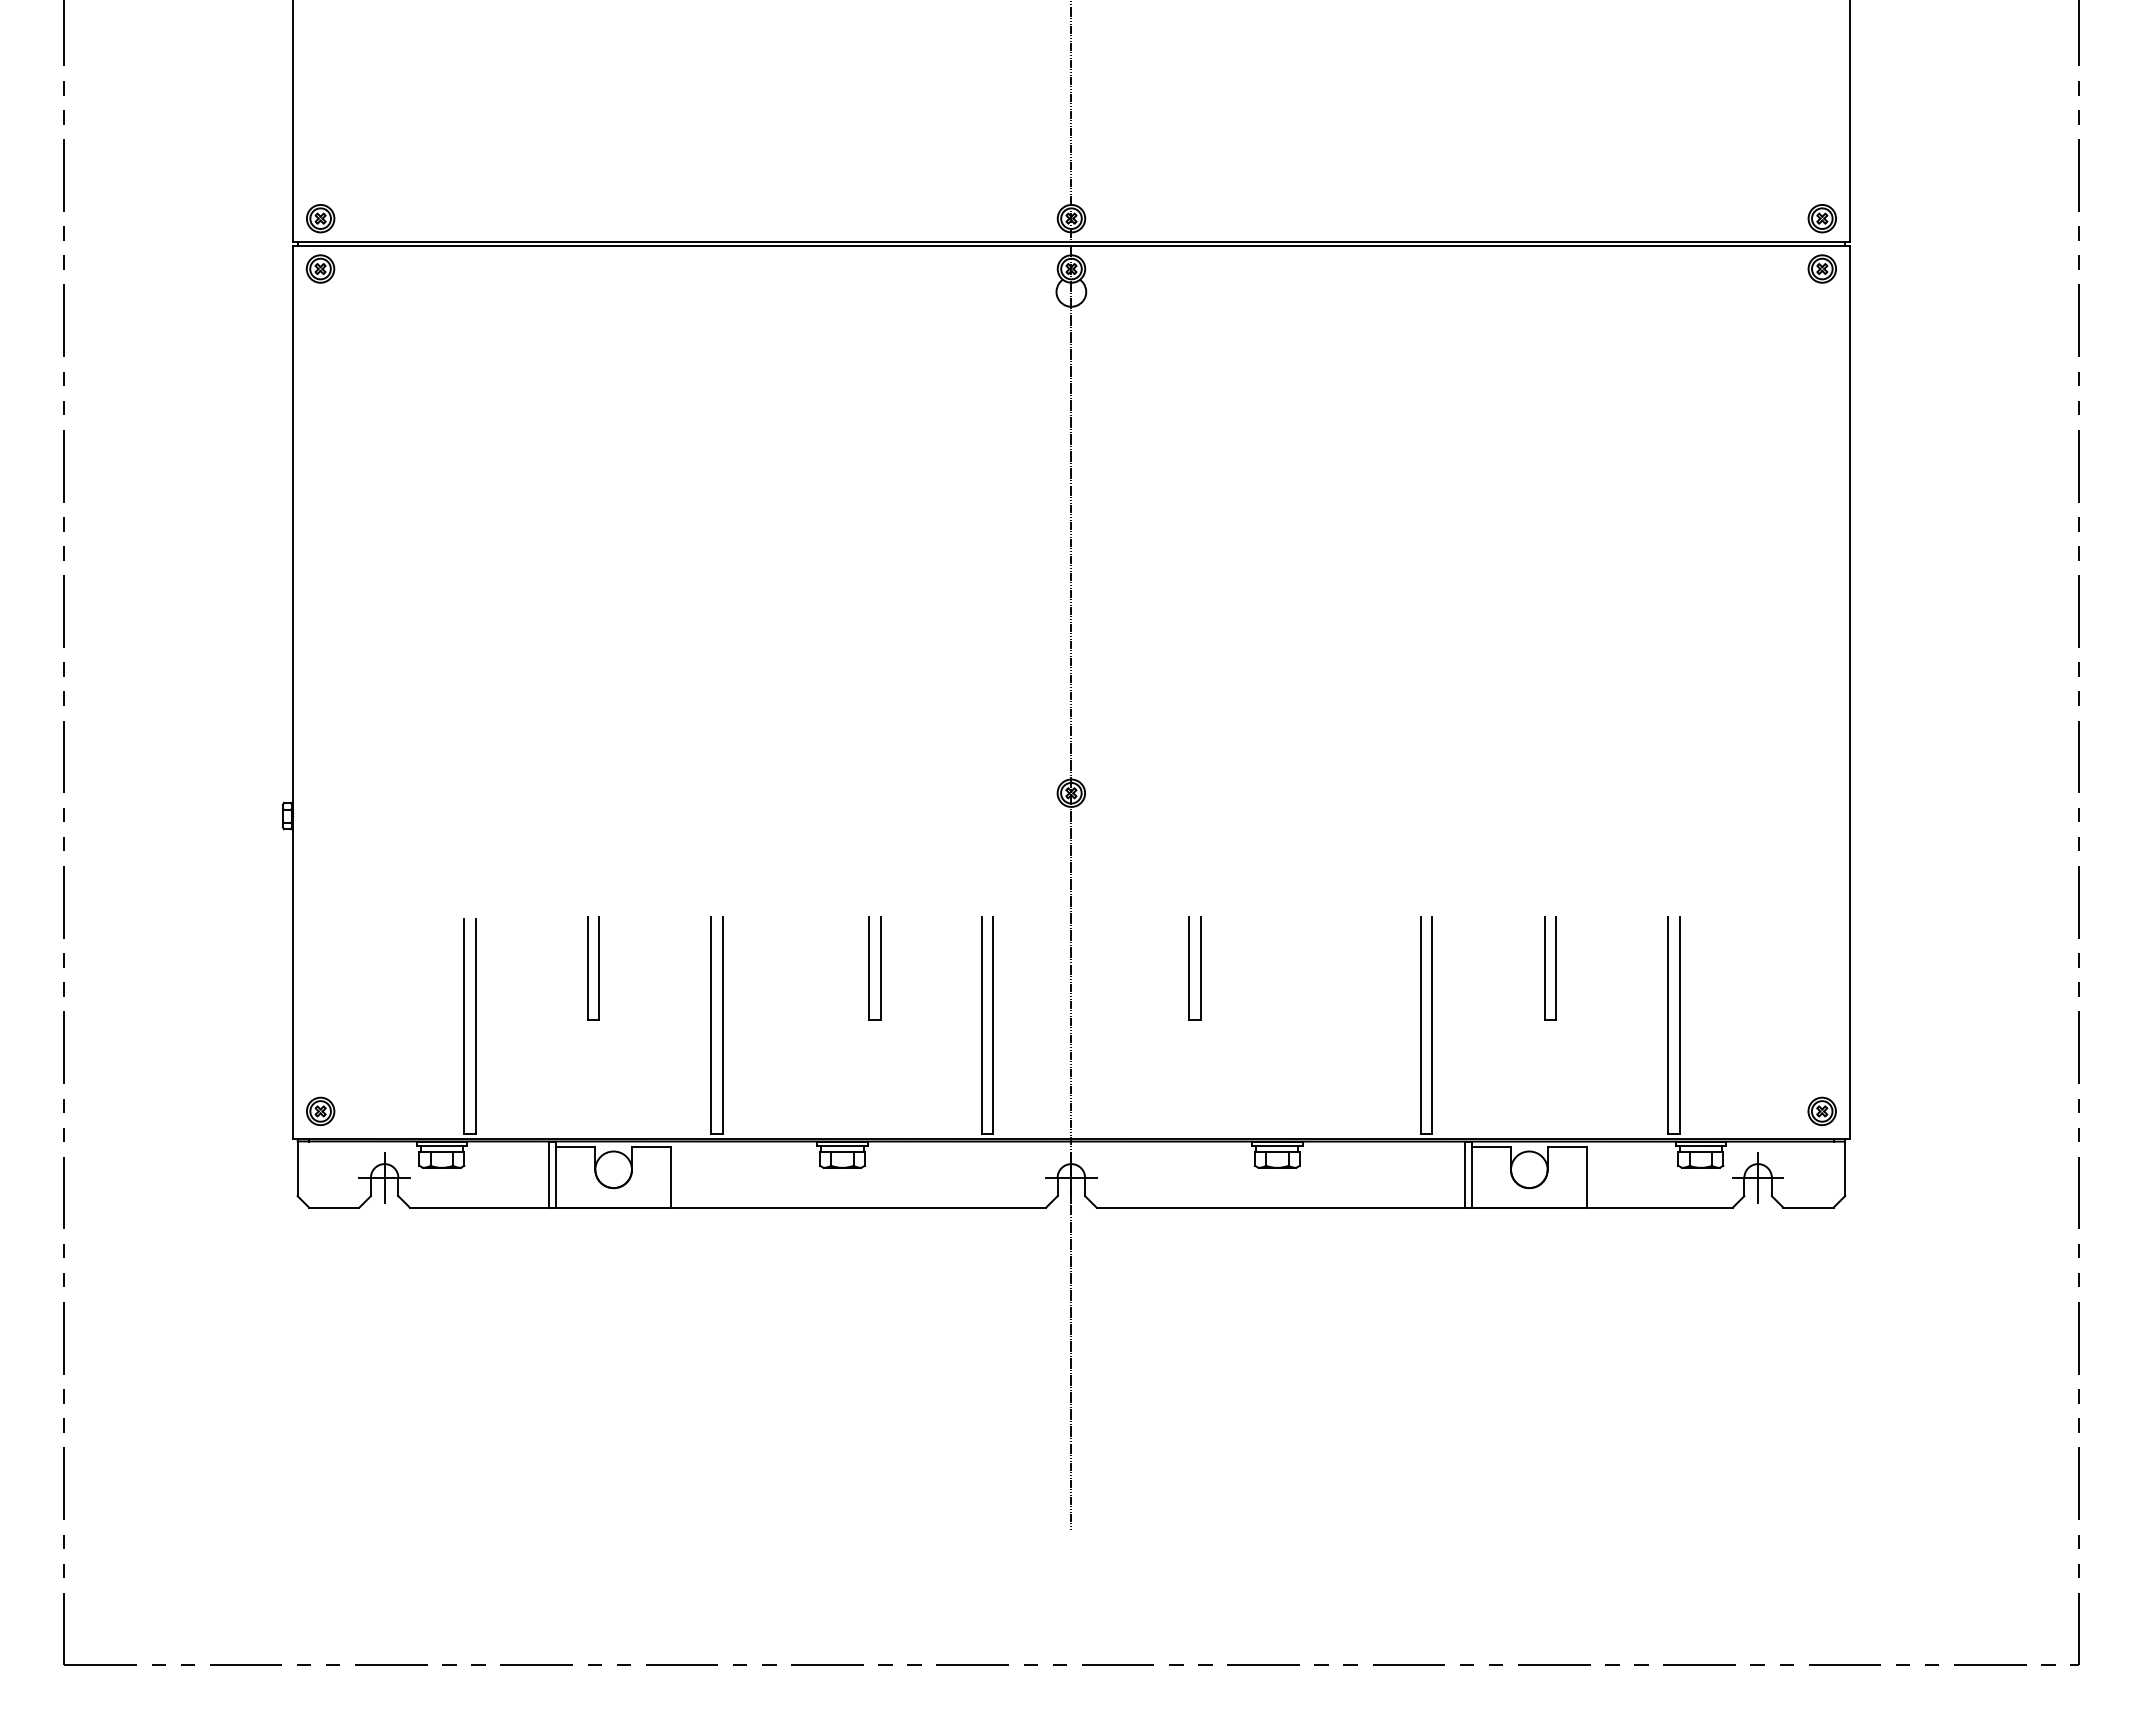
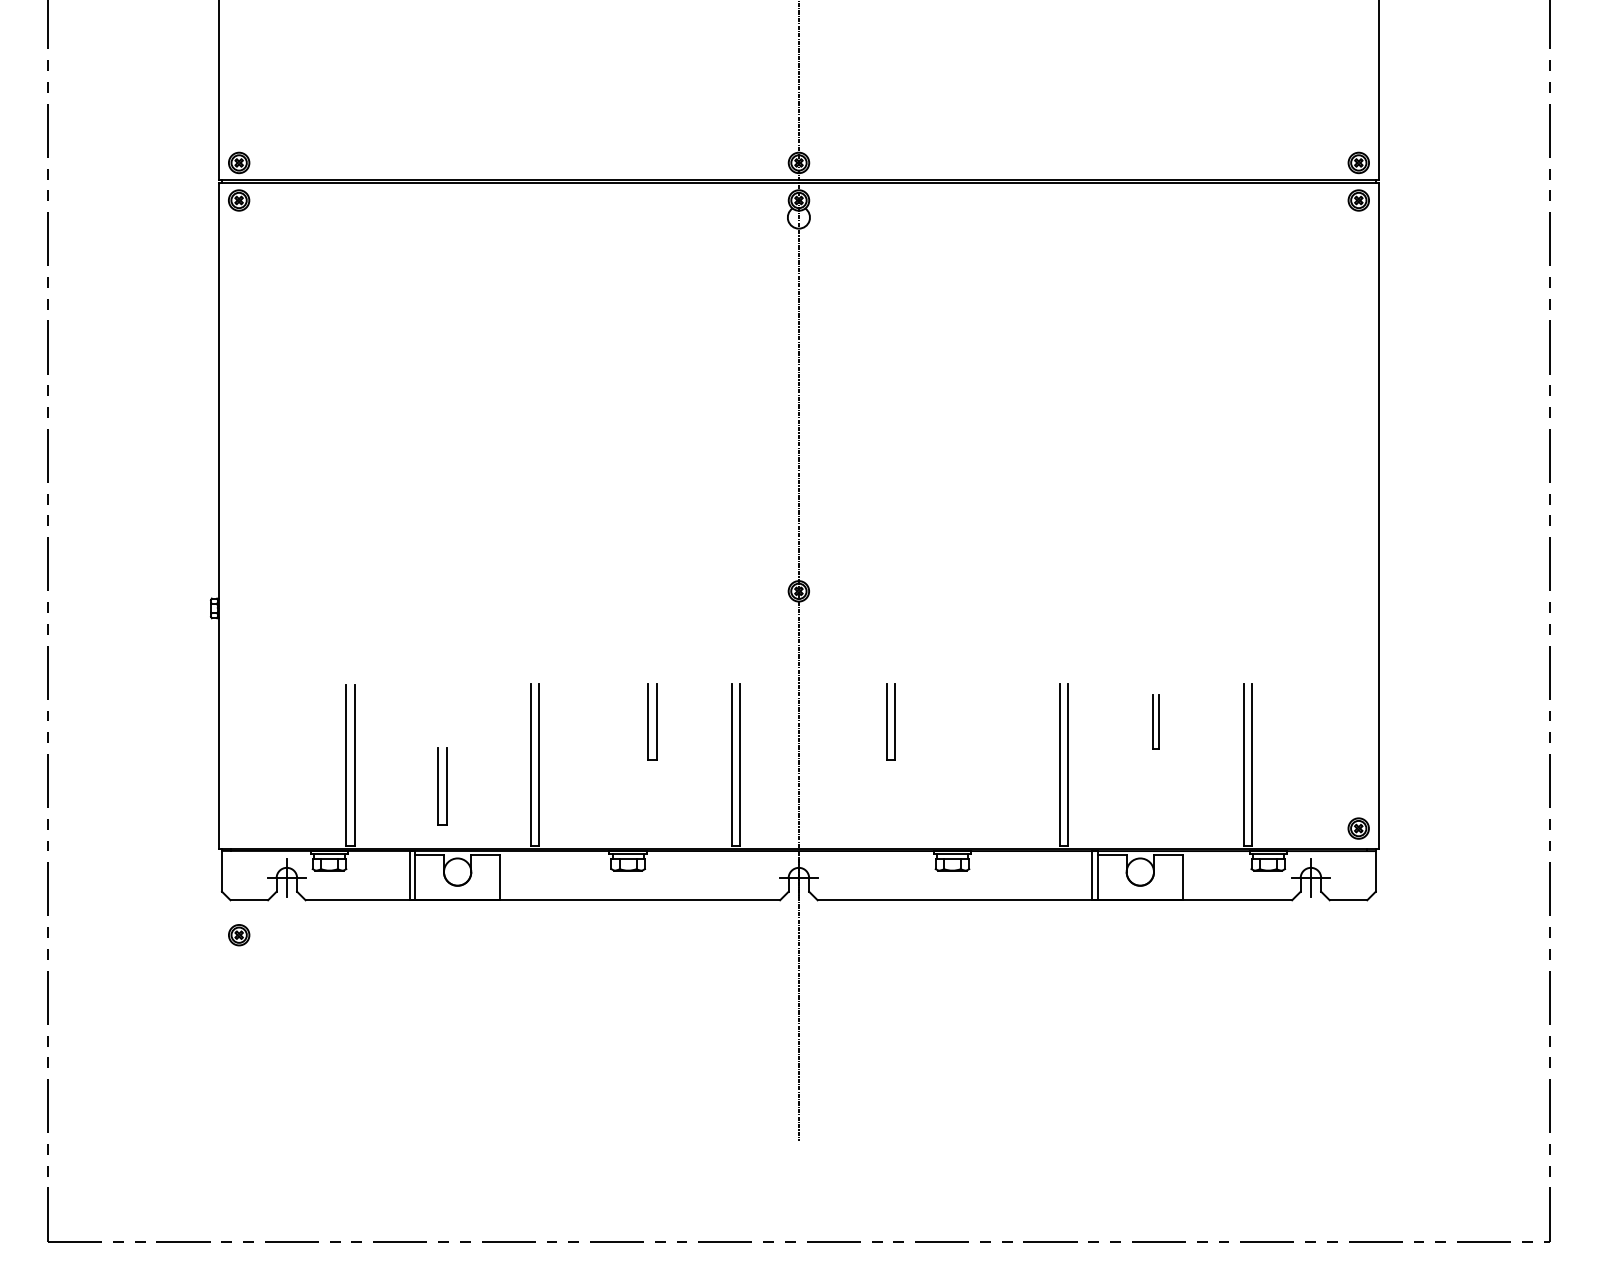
part: (593, 968) -> (442, 786), moved
part: (1550, 968) -> (1156, 722), size x0.7
part: (320, 1111) -> (239, 935), moved

